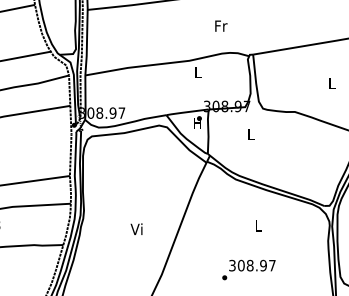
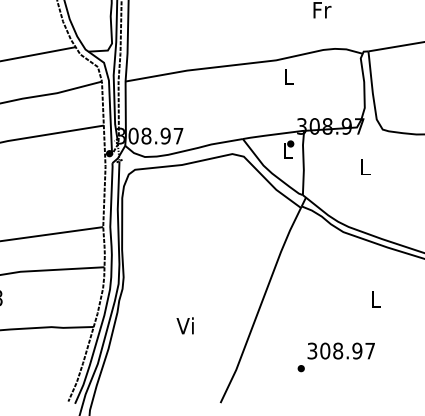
text: (197, 123) -> (287, 151), H -> L
text: (136, 228) -> (185, 324), moved
text: (248, 269) -> (335, 356), moved

